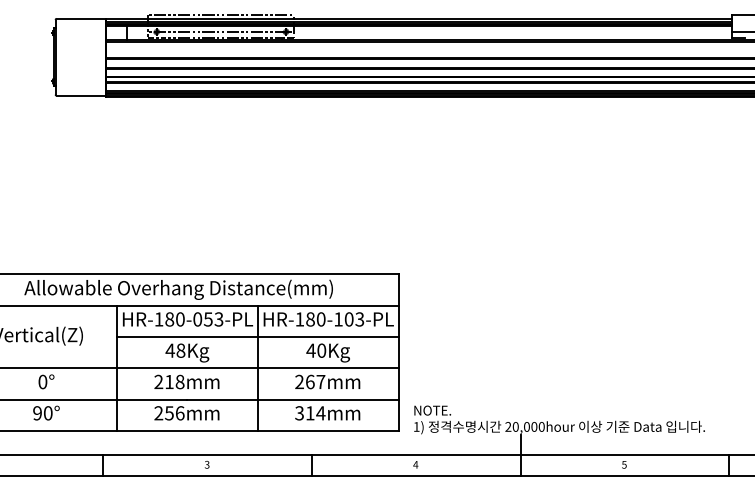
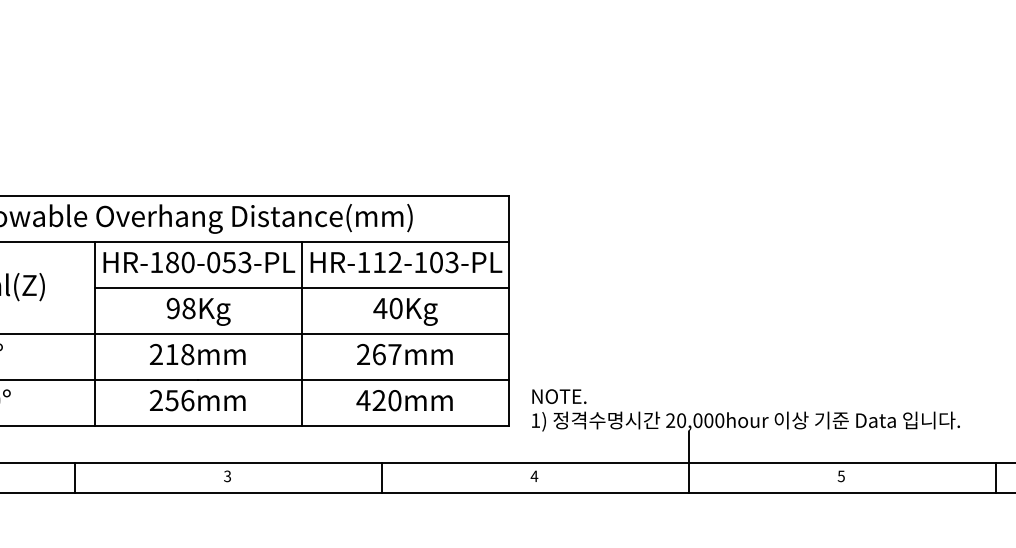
text: (315, 319) -> (386, 262), HR-180-103-PL -> HR-112-103-PL
text: (169, 350) -> (172, 308), 48Kg -> 98Kg
text: (309, 413) -> (378, 400), 314mm -> 420mm

